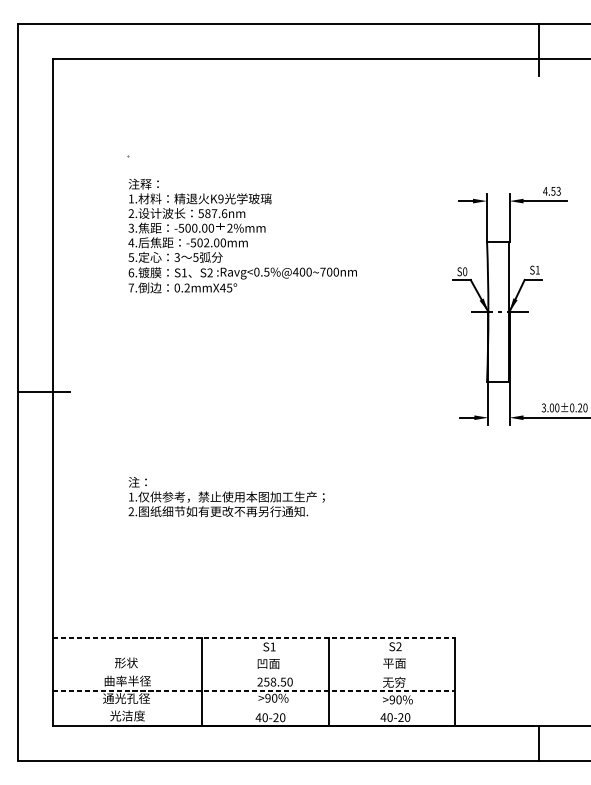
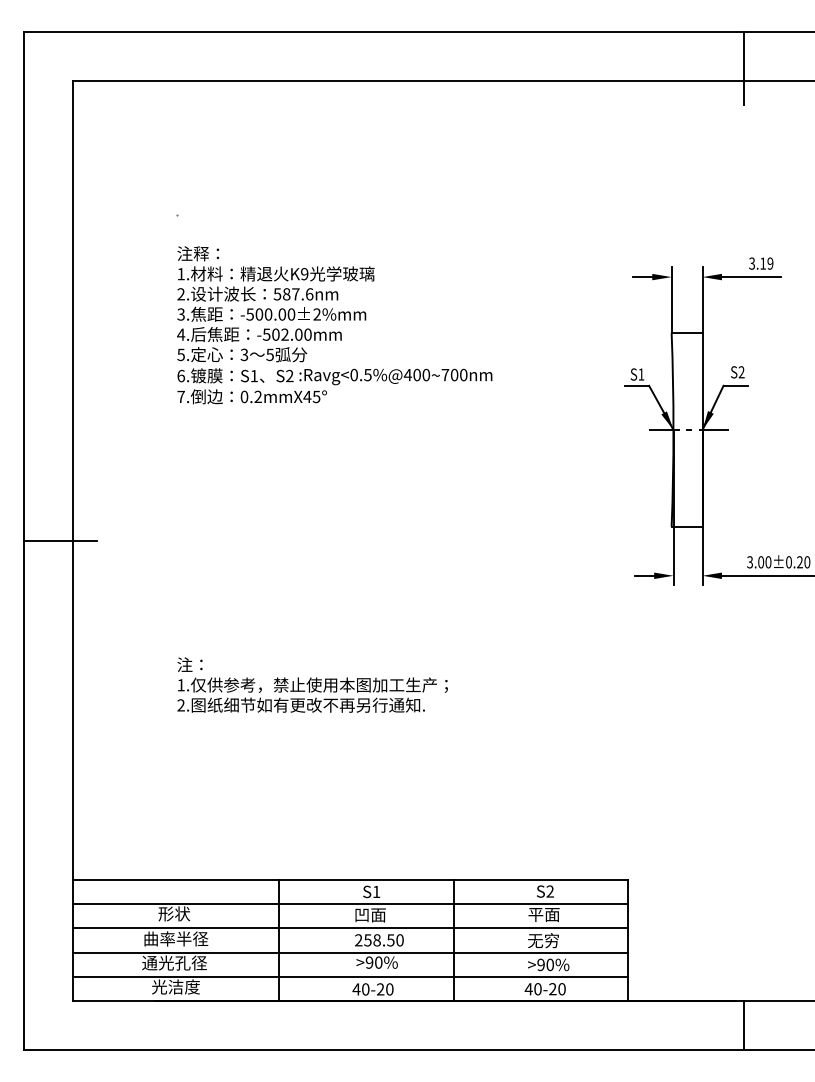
text: (551, 191) -> (760, 263), 4.53 -> 3.19
text: (537, 270) -> (741, 372), S1 -> S2
text: (465, 271) -> (641, 374), S0 -> S1
line: (254, 638) -> (350, 880), dashed -> solid
line: (253, 656) -> (349, 904), added
line: (253, 673) -> (349, 928), added
line: (254, 690) -> (350, 952), dashed -> solid
line: (253, 708) -> (349, 976), added

